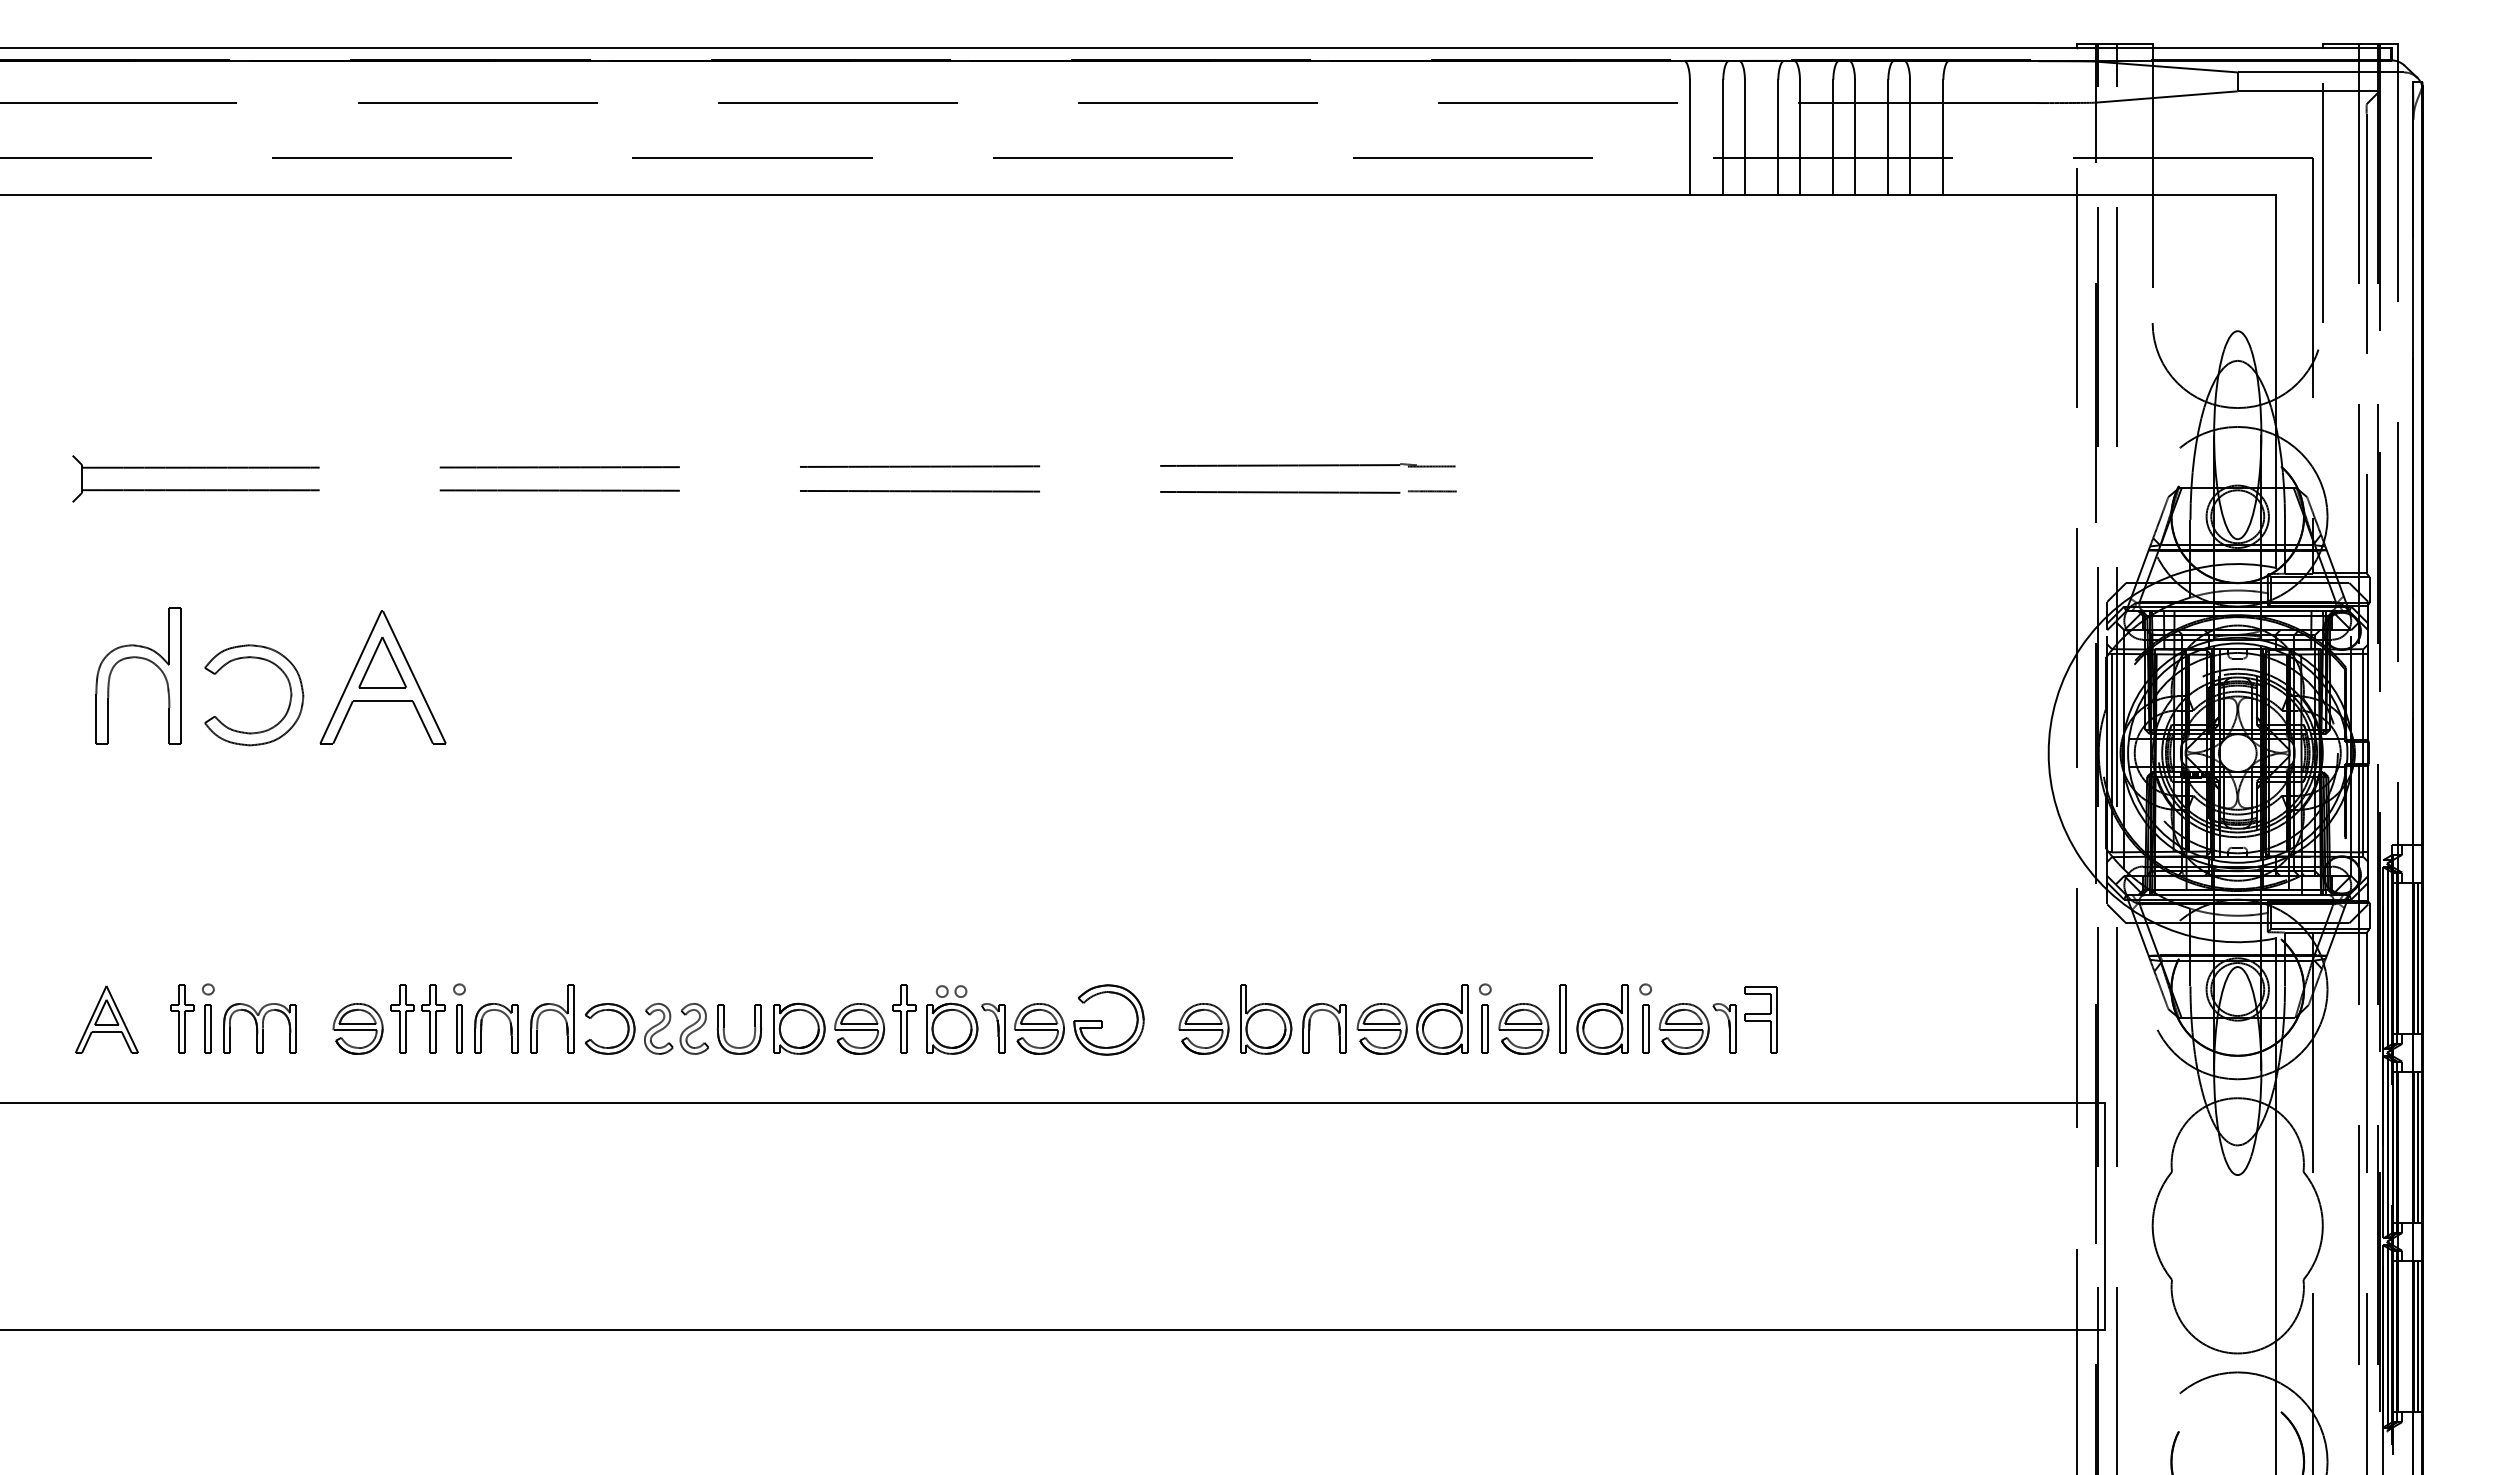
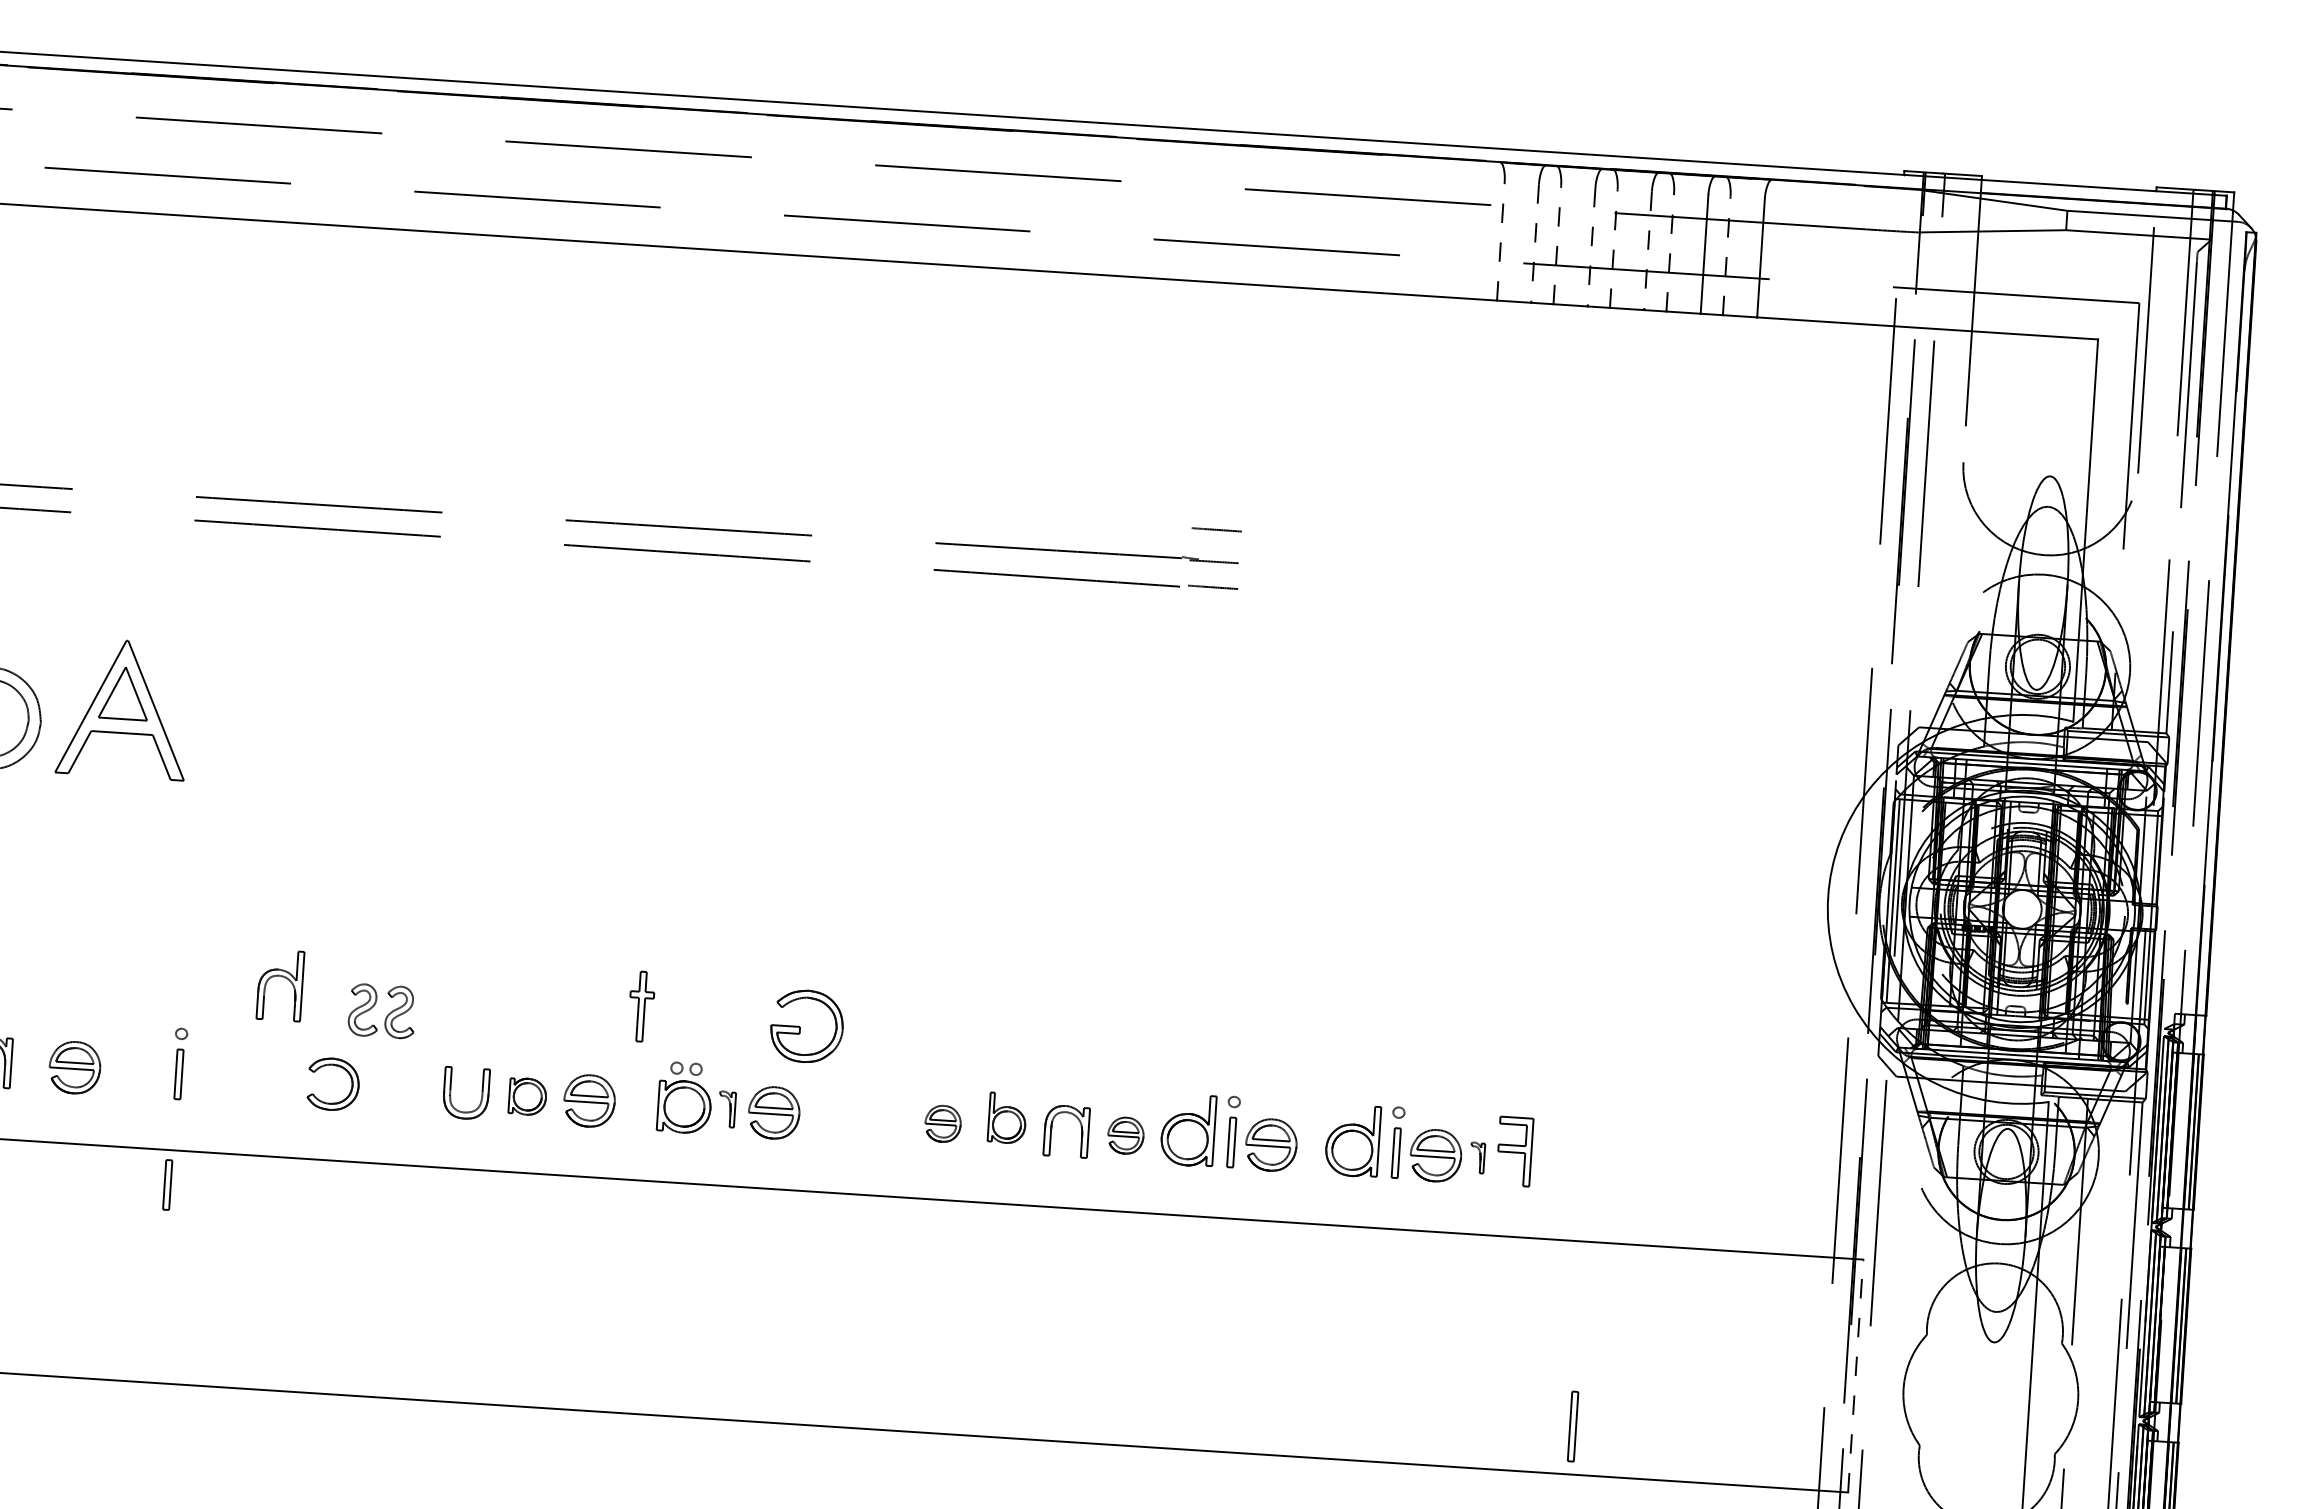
line: (1689, 137) -> (1500, 241), solid -> dashed
line: (1723, 137) -> (1535, 243), solid -> dashed
line: (1744, 137) -> (1556, 244), solid -> dashed
line: (1778, 137) -> (1591, 247), solid -> dashed
line: (1799, 137) -> (1613, 248), solid -> dashed
line: (1833, 137) -> (1648, 250), solid -> dashed
line: (1854, 137) -> (1669, 252), solid -> dashed
line: (1910, 137) -> (1727, 255), solid -> dashed
line: (1432, 435) -> (1216, 529), added
part: (413, 1011) -> (132, 1053), removed
part: (553, 1011) -> (282, 977), moved
part: (904, 1018) -> (642, 1006), moved
part: (1562, 1018) -> (1572, 1425), moved
part: (1266, 1019) -> (1007, 1118), size x0.7
part: (1102, 1021) -> (800, 1027), moved
part: (509, 1023) -> (230, 1072), removed
part: (799, 1028) -> (527, 1096), size x0.7
part: (993, 1028) -> (727, 1109), size x0.7
part: (1203, 1028) -> (942, 1123), size x0.7
part: (1381, 1028) -> (1125, 1135), size x0.7
part: (1724, 1028) -> (1477, 1157), size x0.6
part: (681, 1032) -> (386, 1015), moved
part: (455, 1136) -> (167, 1184), added
line: (2105, 1215) -> (1855, 1375), solid -> dashed

